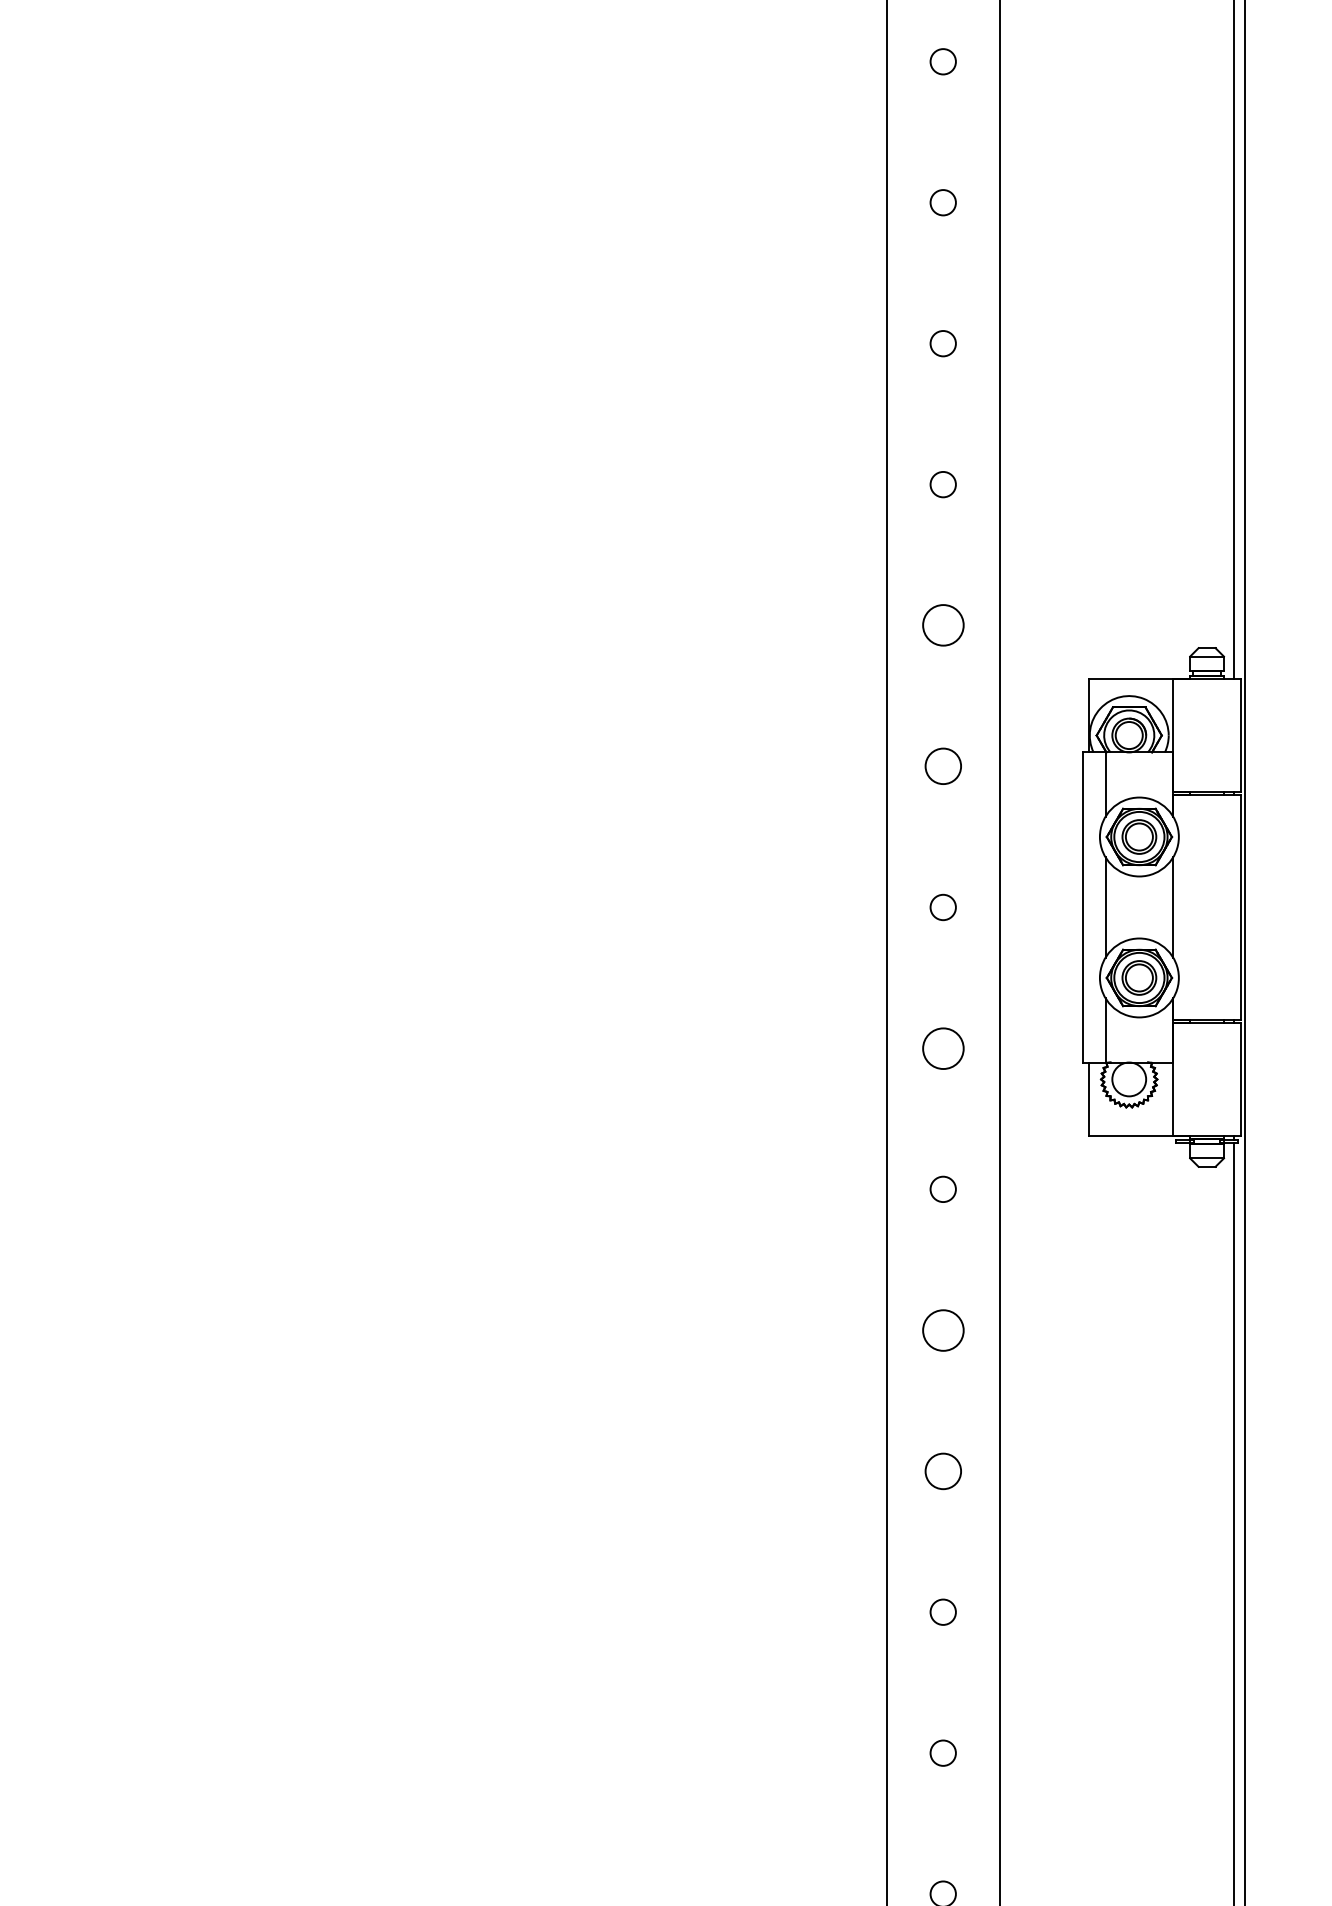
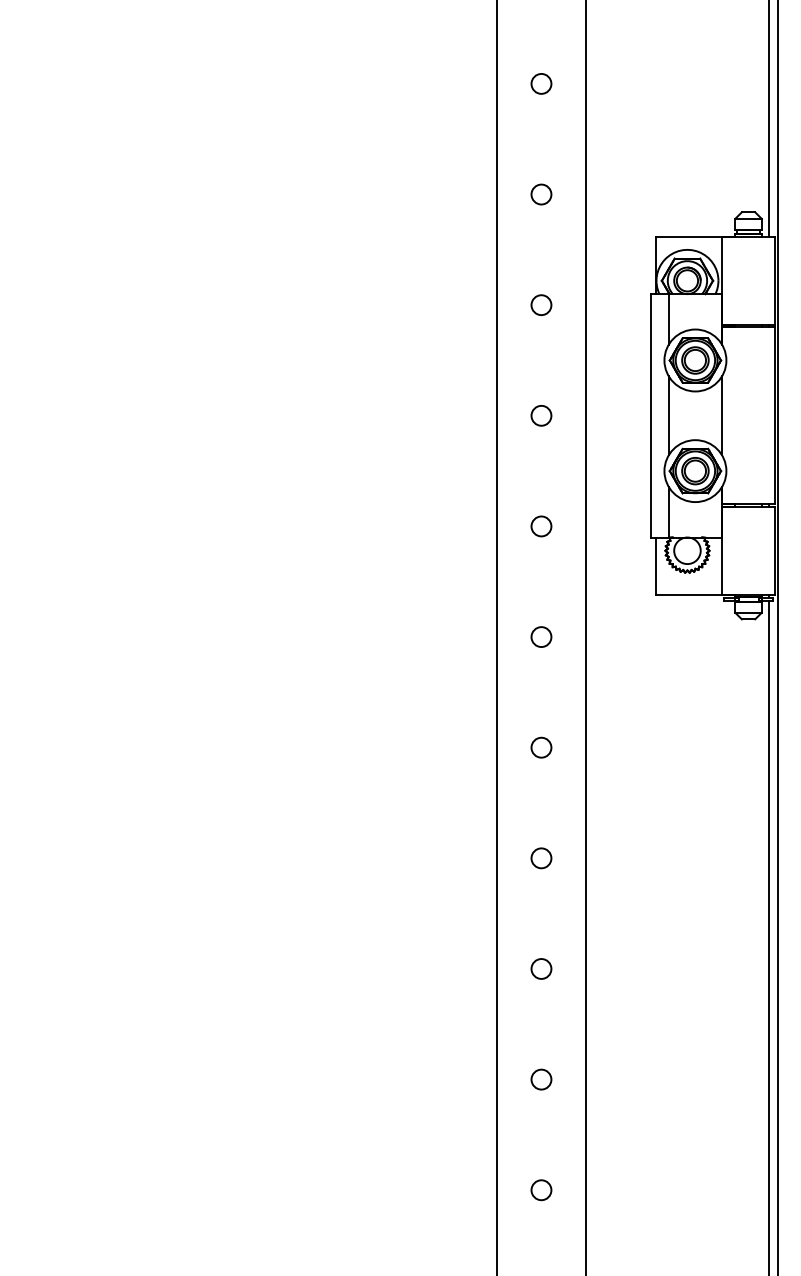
circle: (942, 625) -> (540, 194), size x0.62
circle: (942, 766) -> (540, 305), size x0.71
circle: (942, 1047) -> (540, 525), size x0.62
circle: (942, 1329) -> (540, 747), size x0.62
circle: (942, 1470) -> (540, 857), size x0.71

